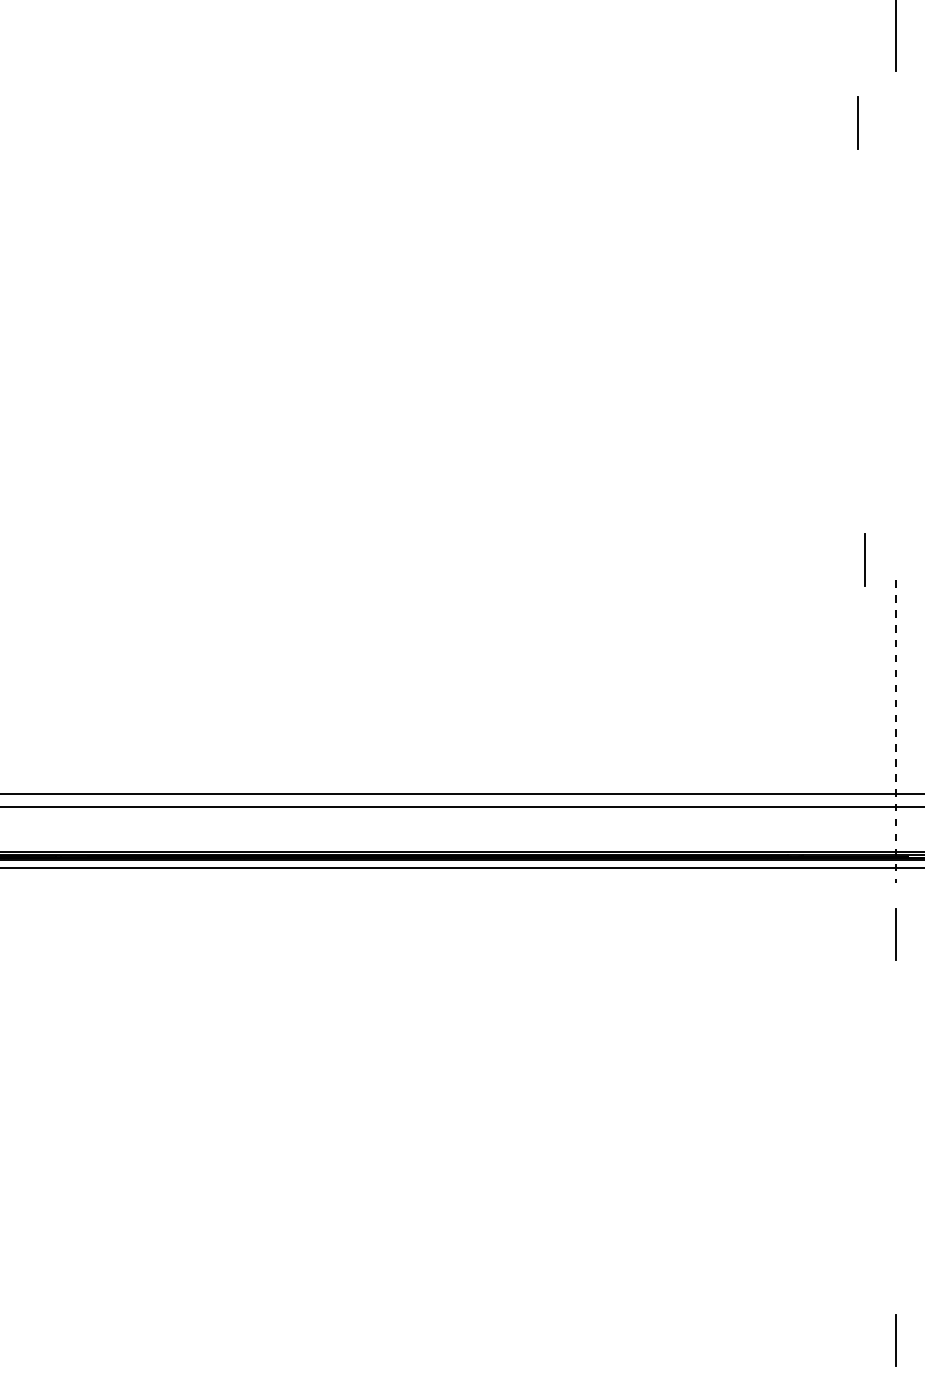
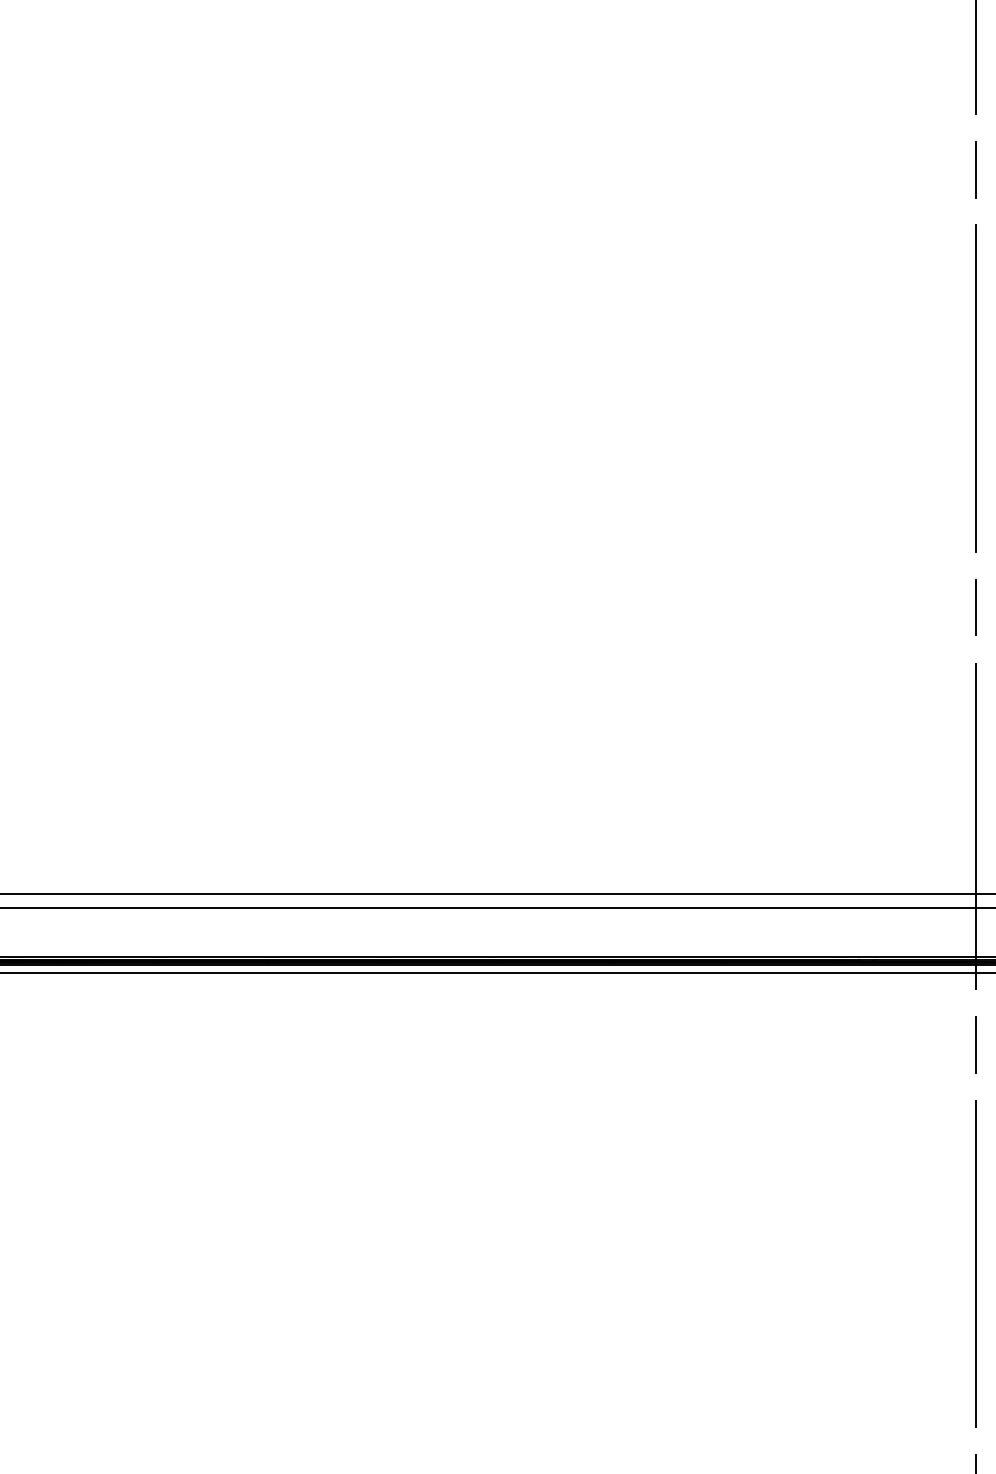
line: (857, 122) -> (975, 169), moved
line: (896, 325) -> (976, 388), added
line: (864, 559) -> (975, 607), moved
line: (896, 732) -> (976, 827), dashed -> solid
line: (895, 1137) -> (975, 1264), added

